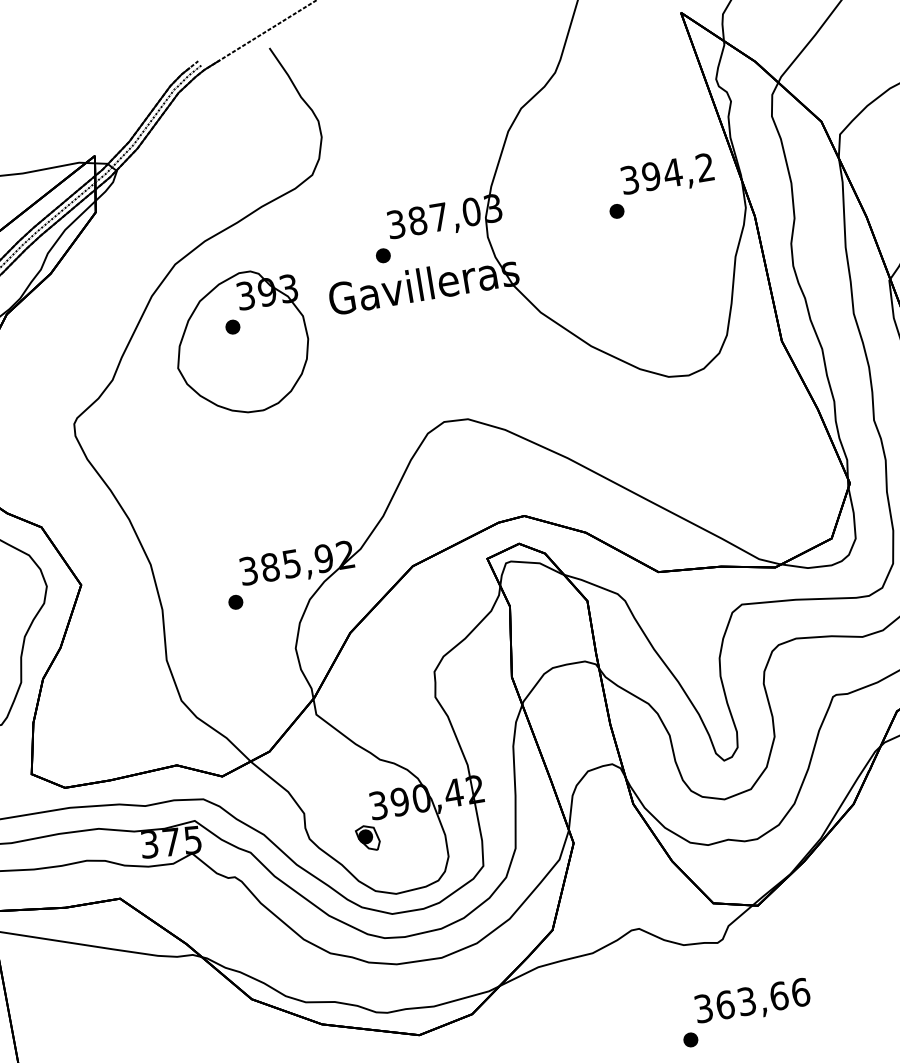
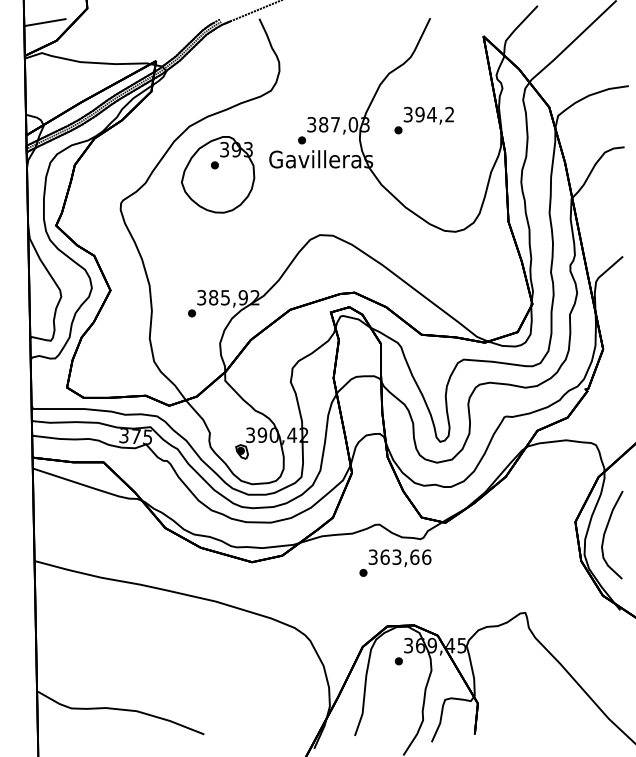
text: (659, 186) -> (423, 120), moved
text: (745, 1011) -> (395, 562), moved

